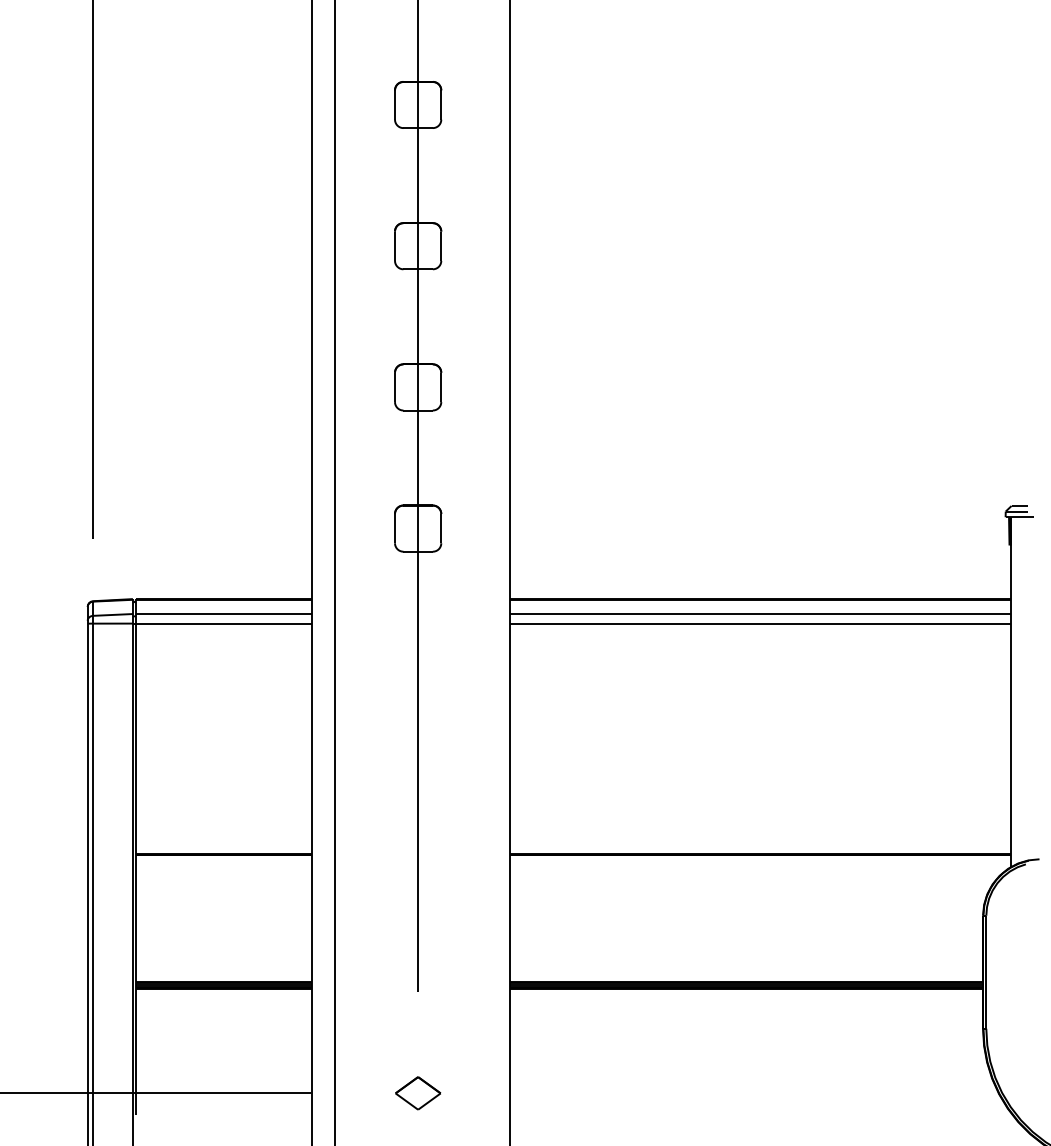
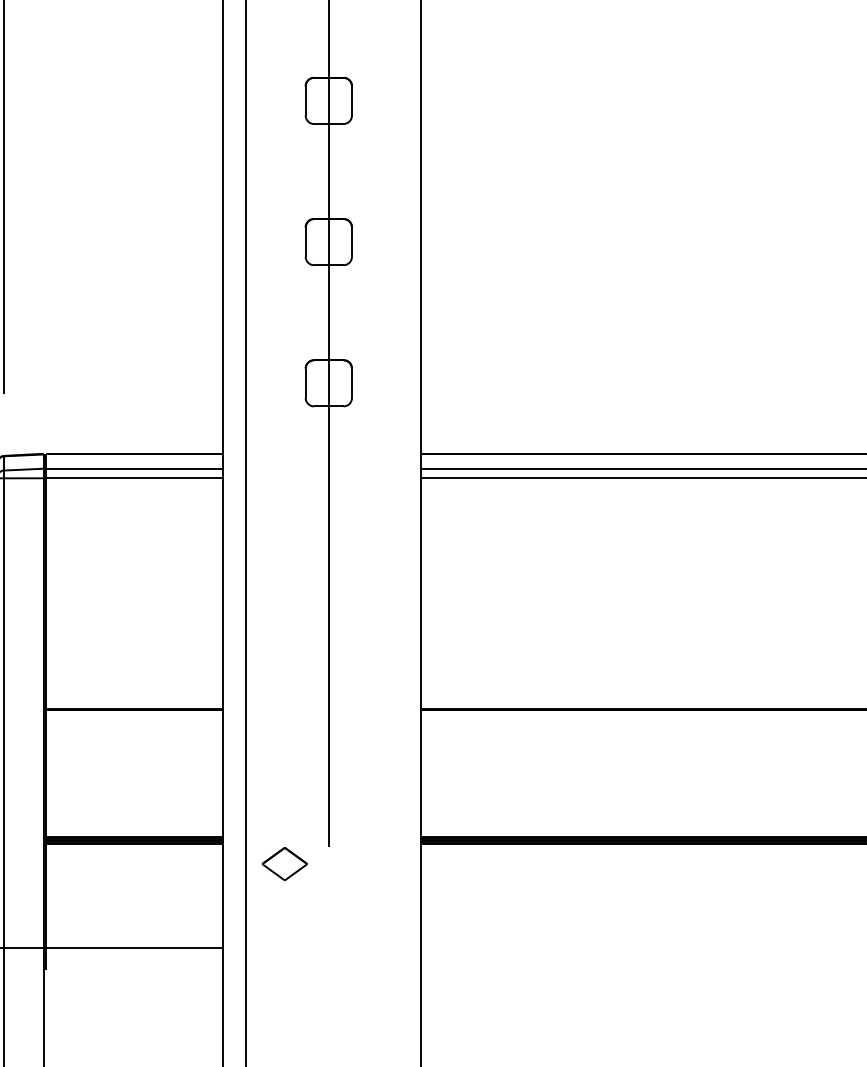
part: (418, 1093) -> (285, 864), moved

